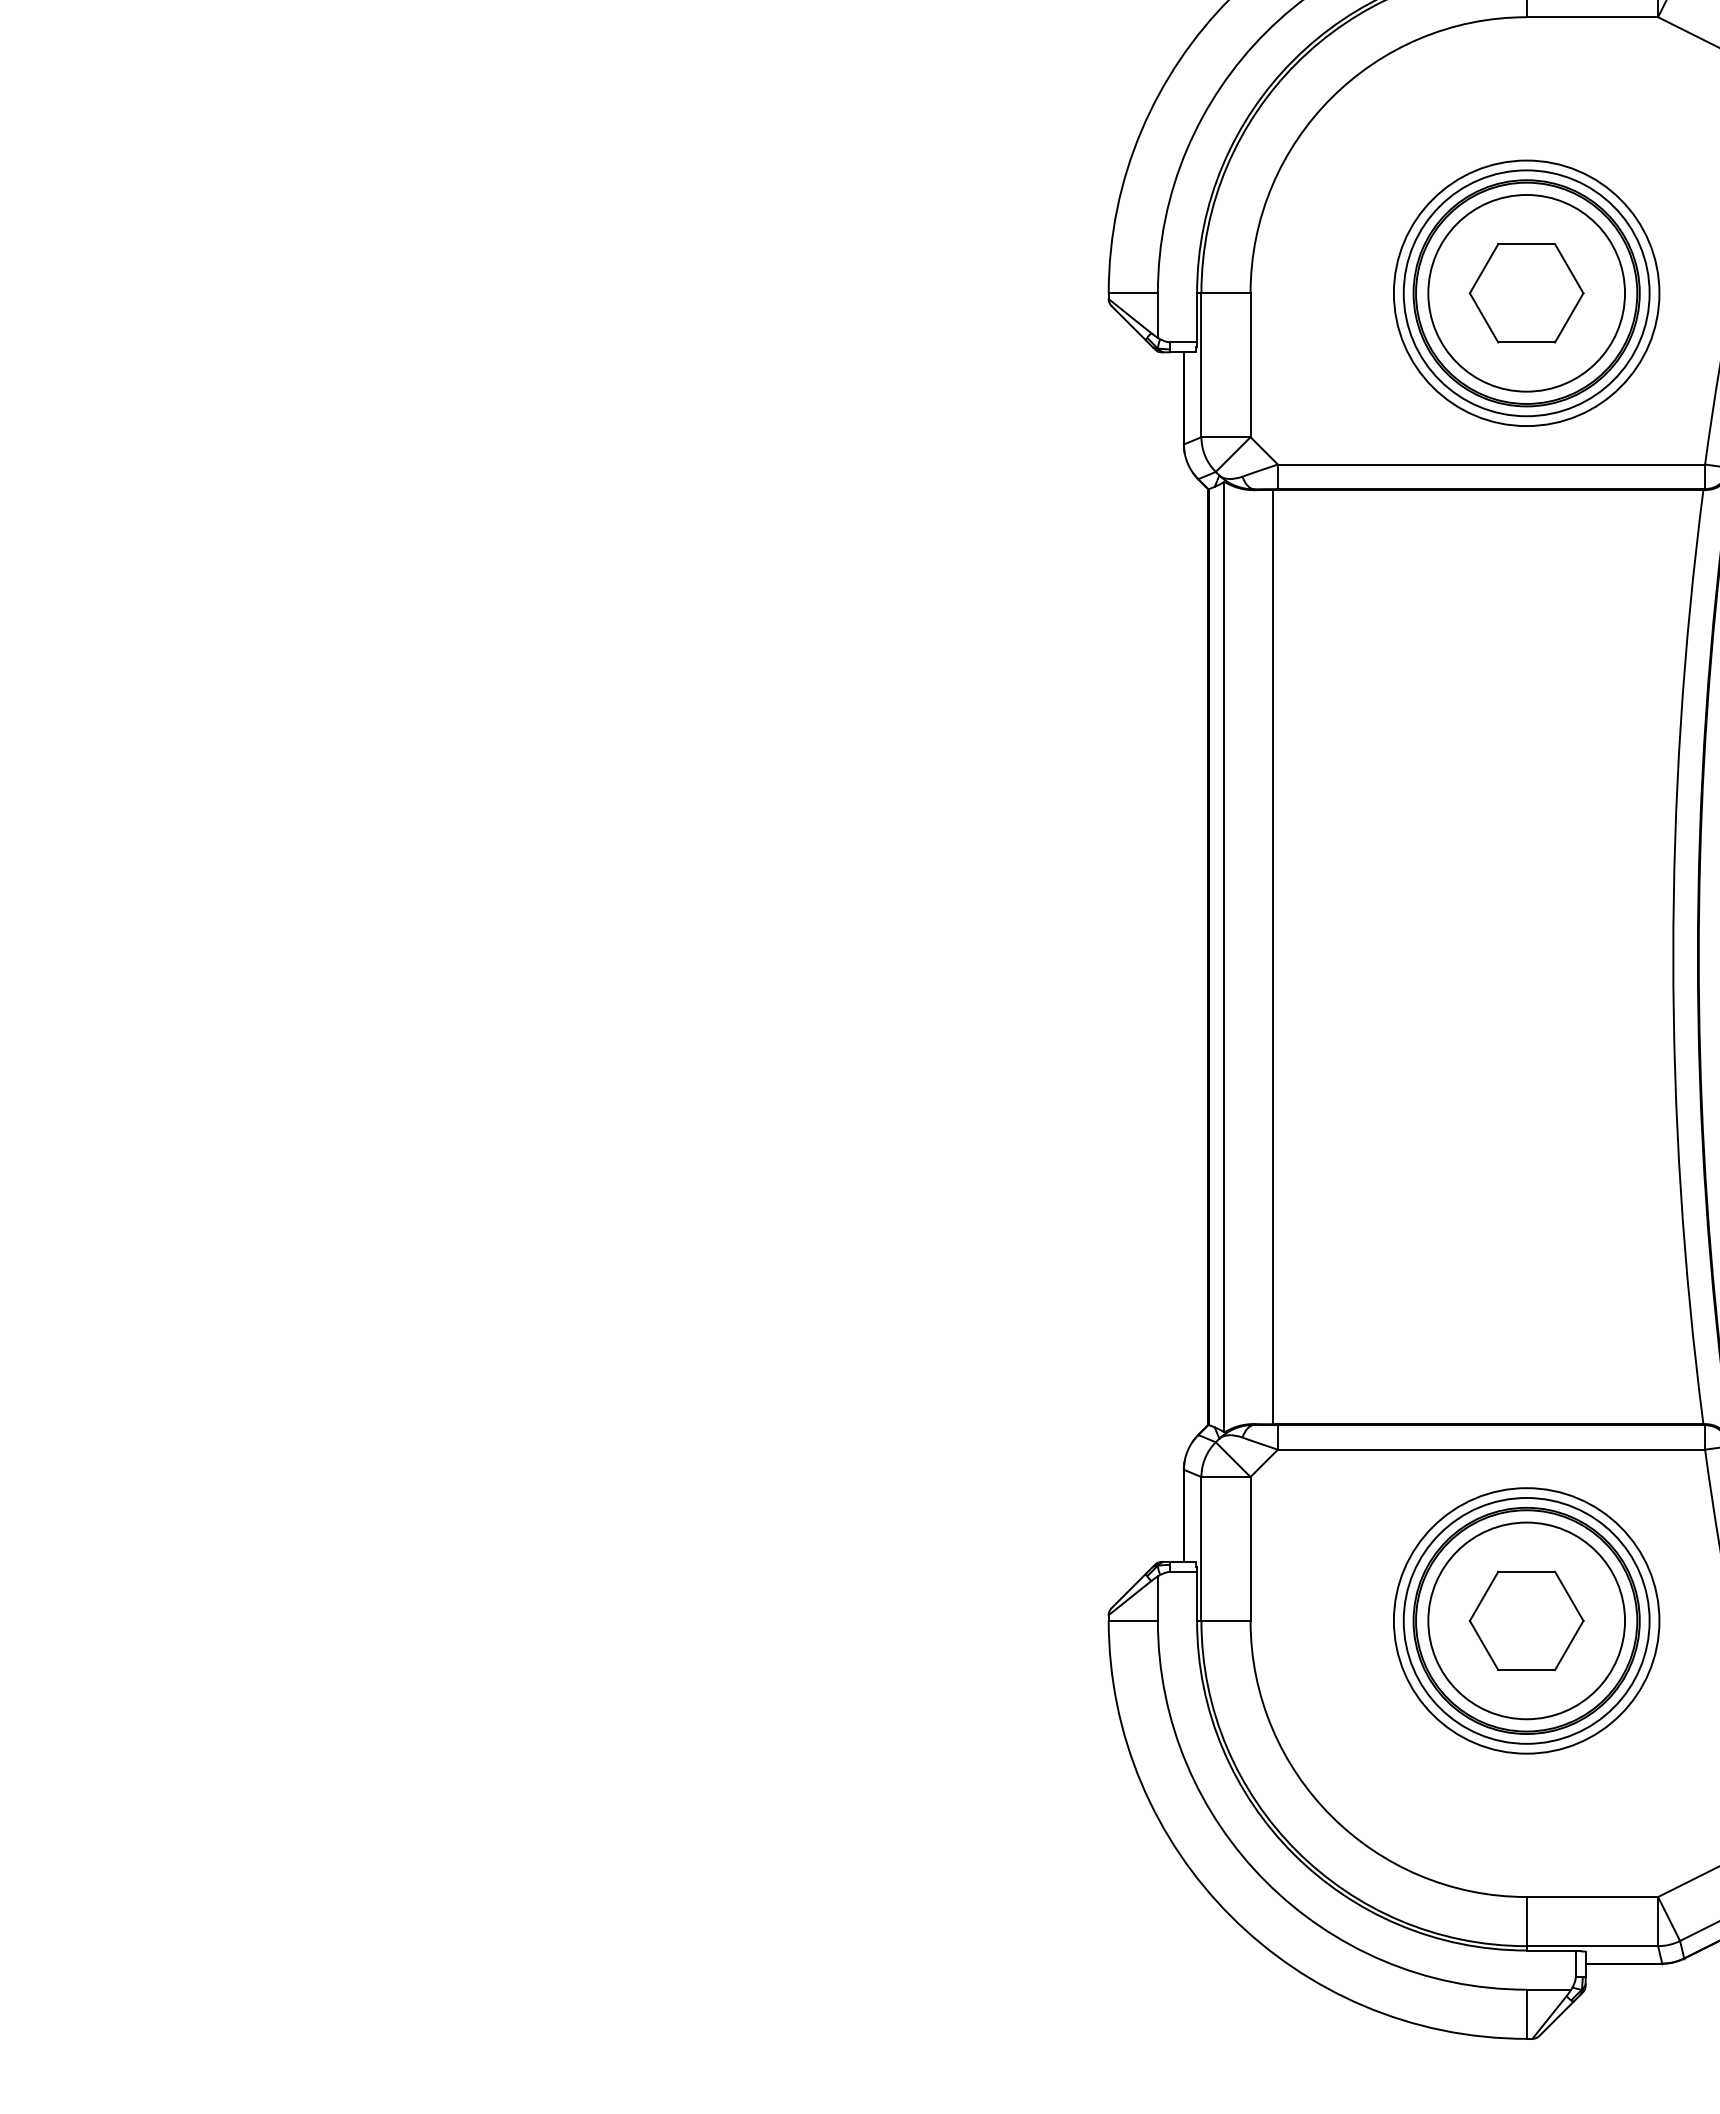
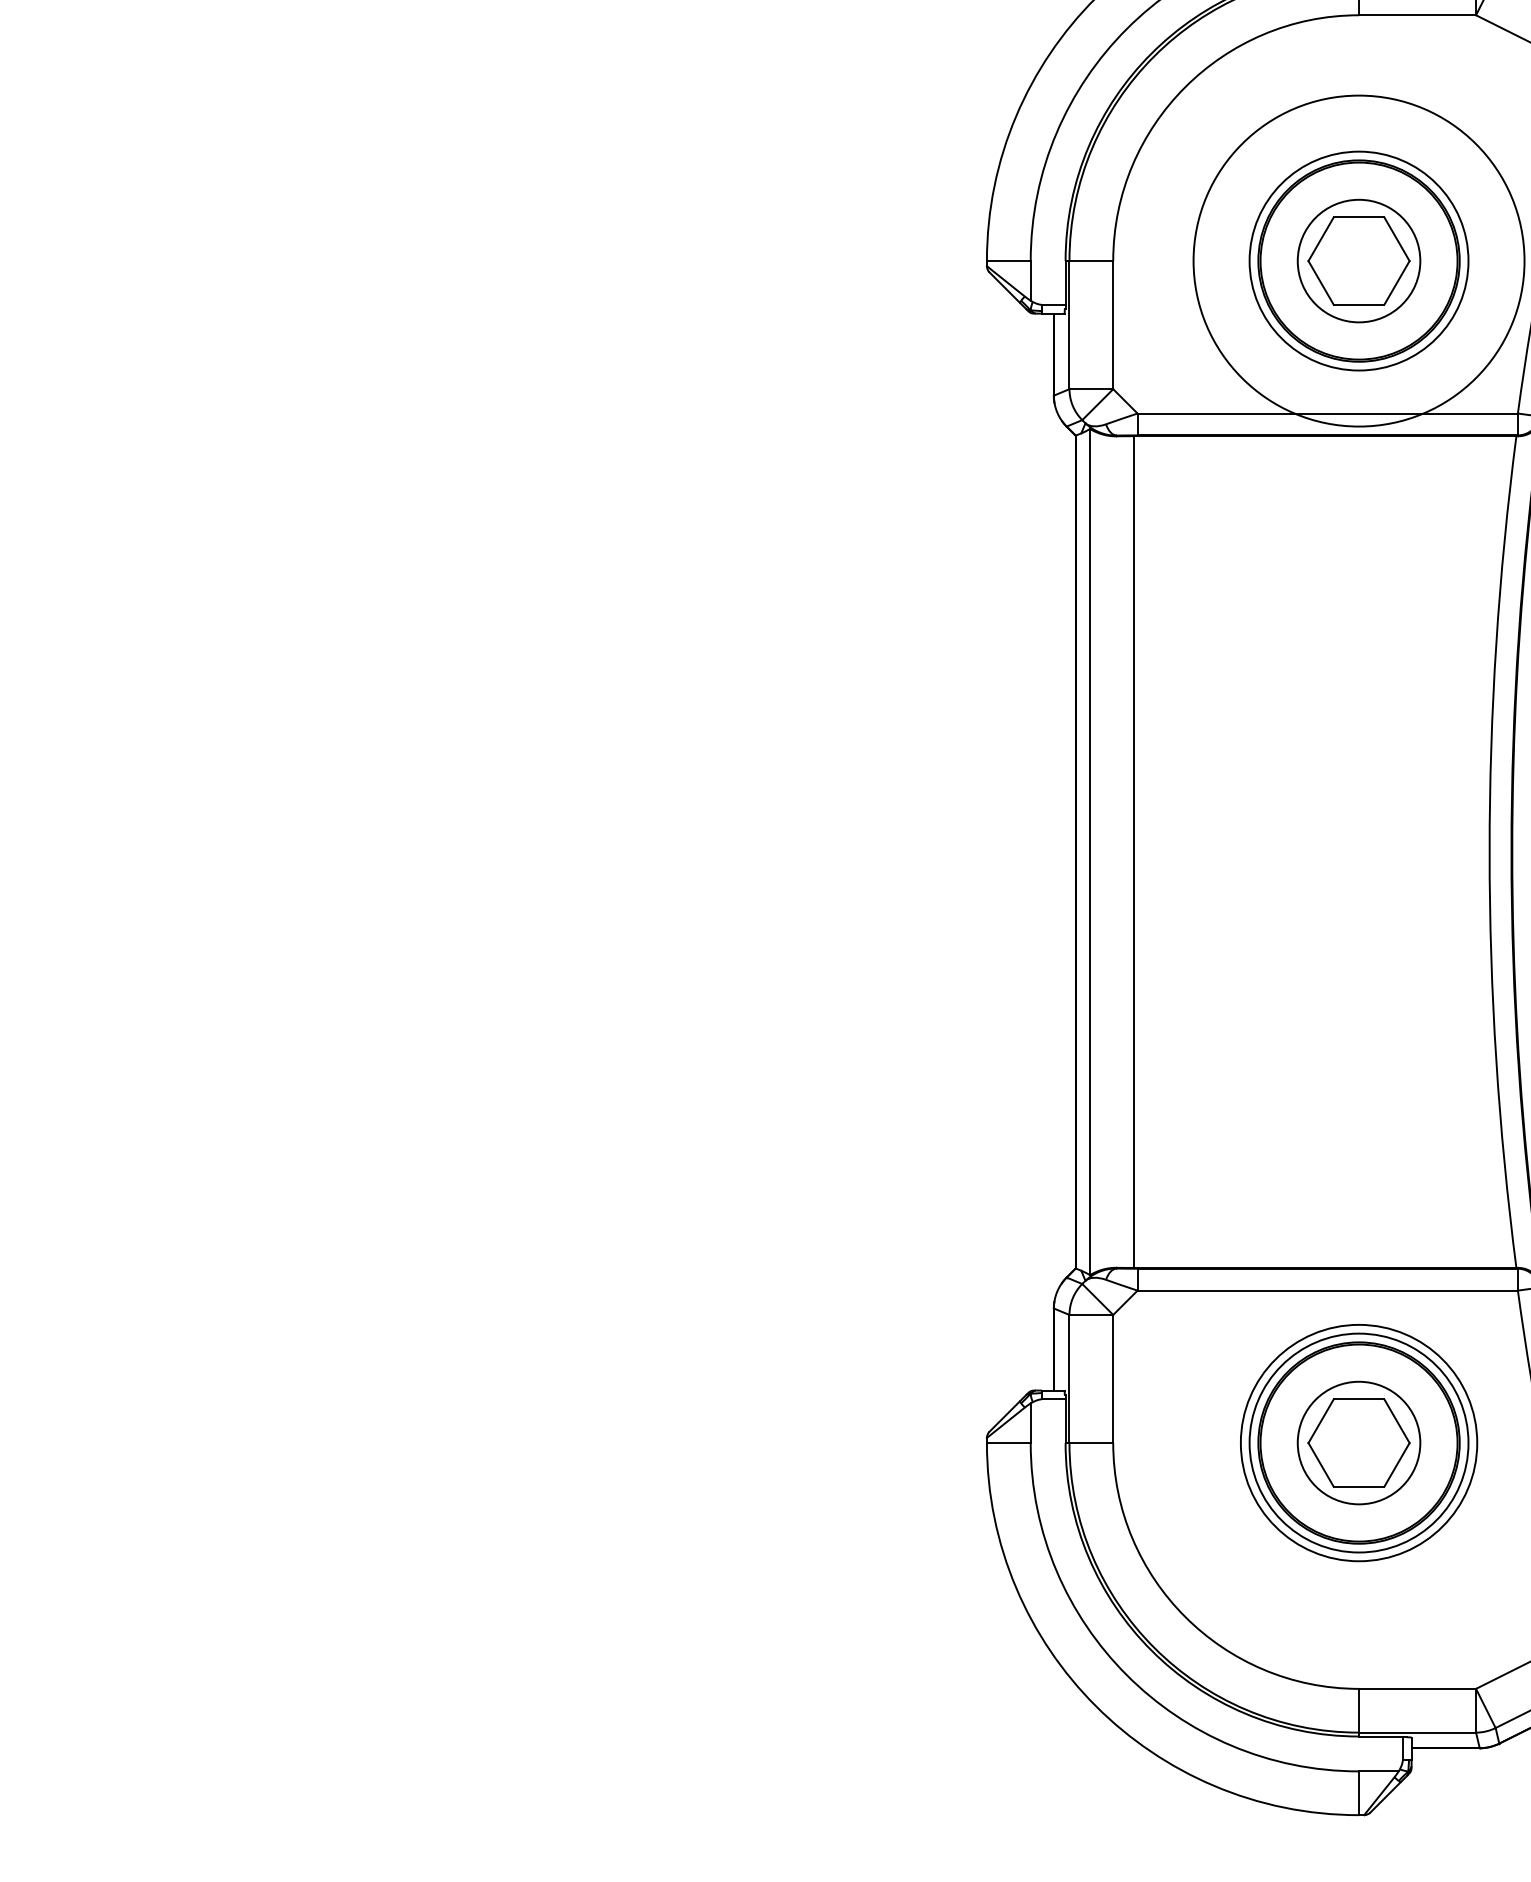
circle: (1526, 292) -> (1358, 260), size x0.7
circle: (1526, 292) -> (1358, 260), size x1.4
circle: (1526, 1620) -> (1358, 1442), size x0.7

